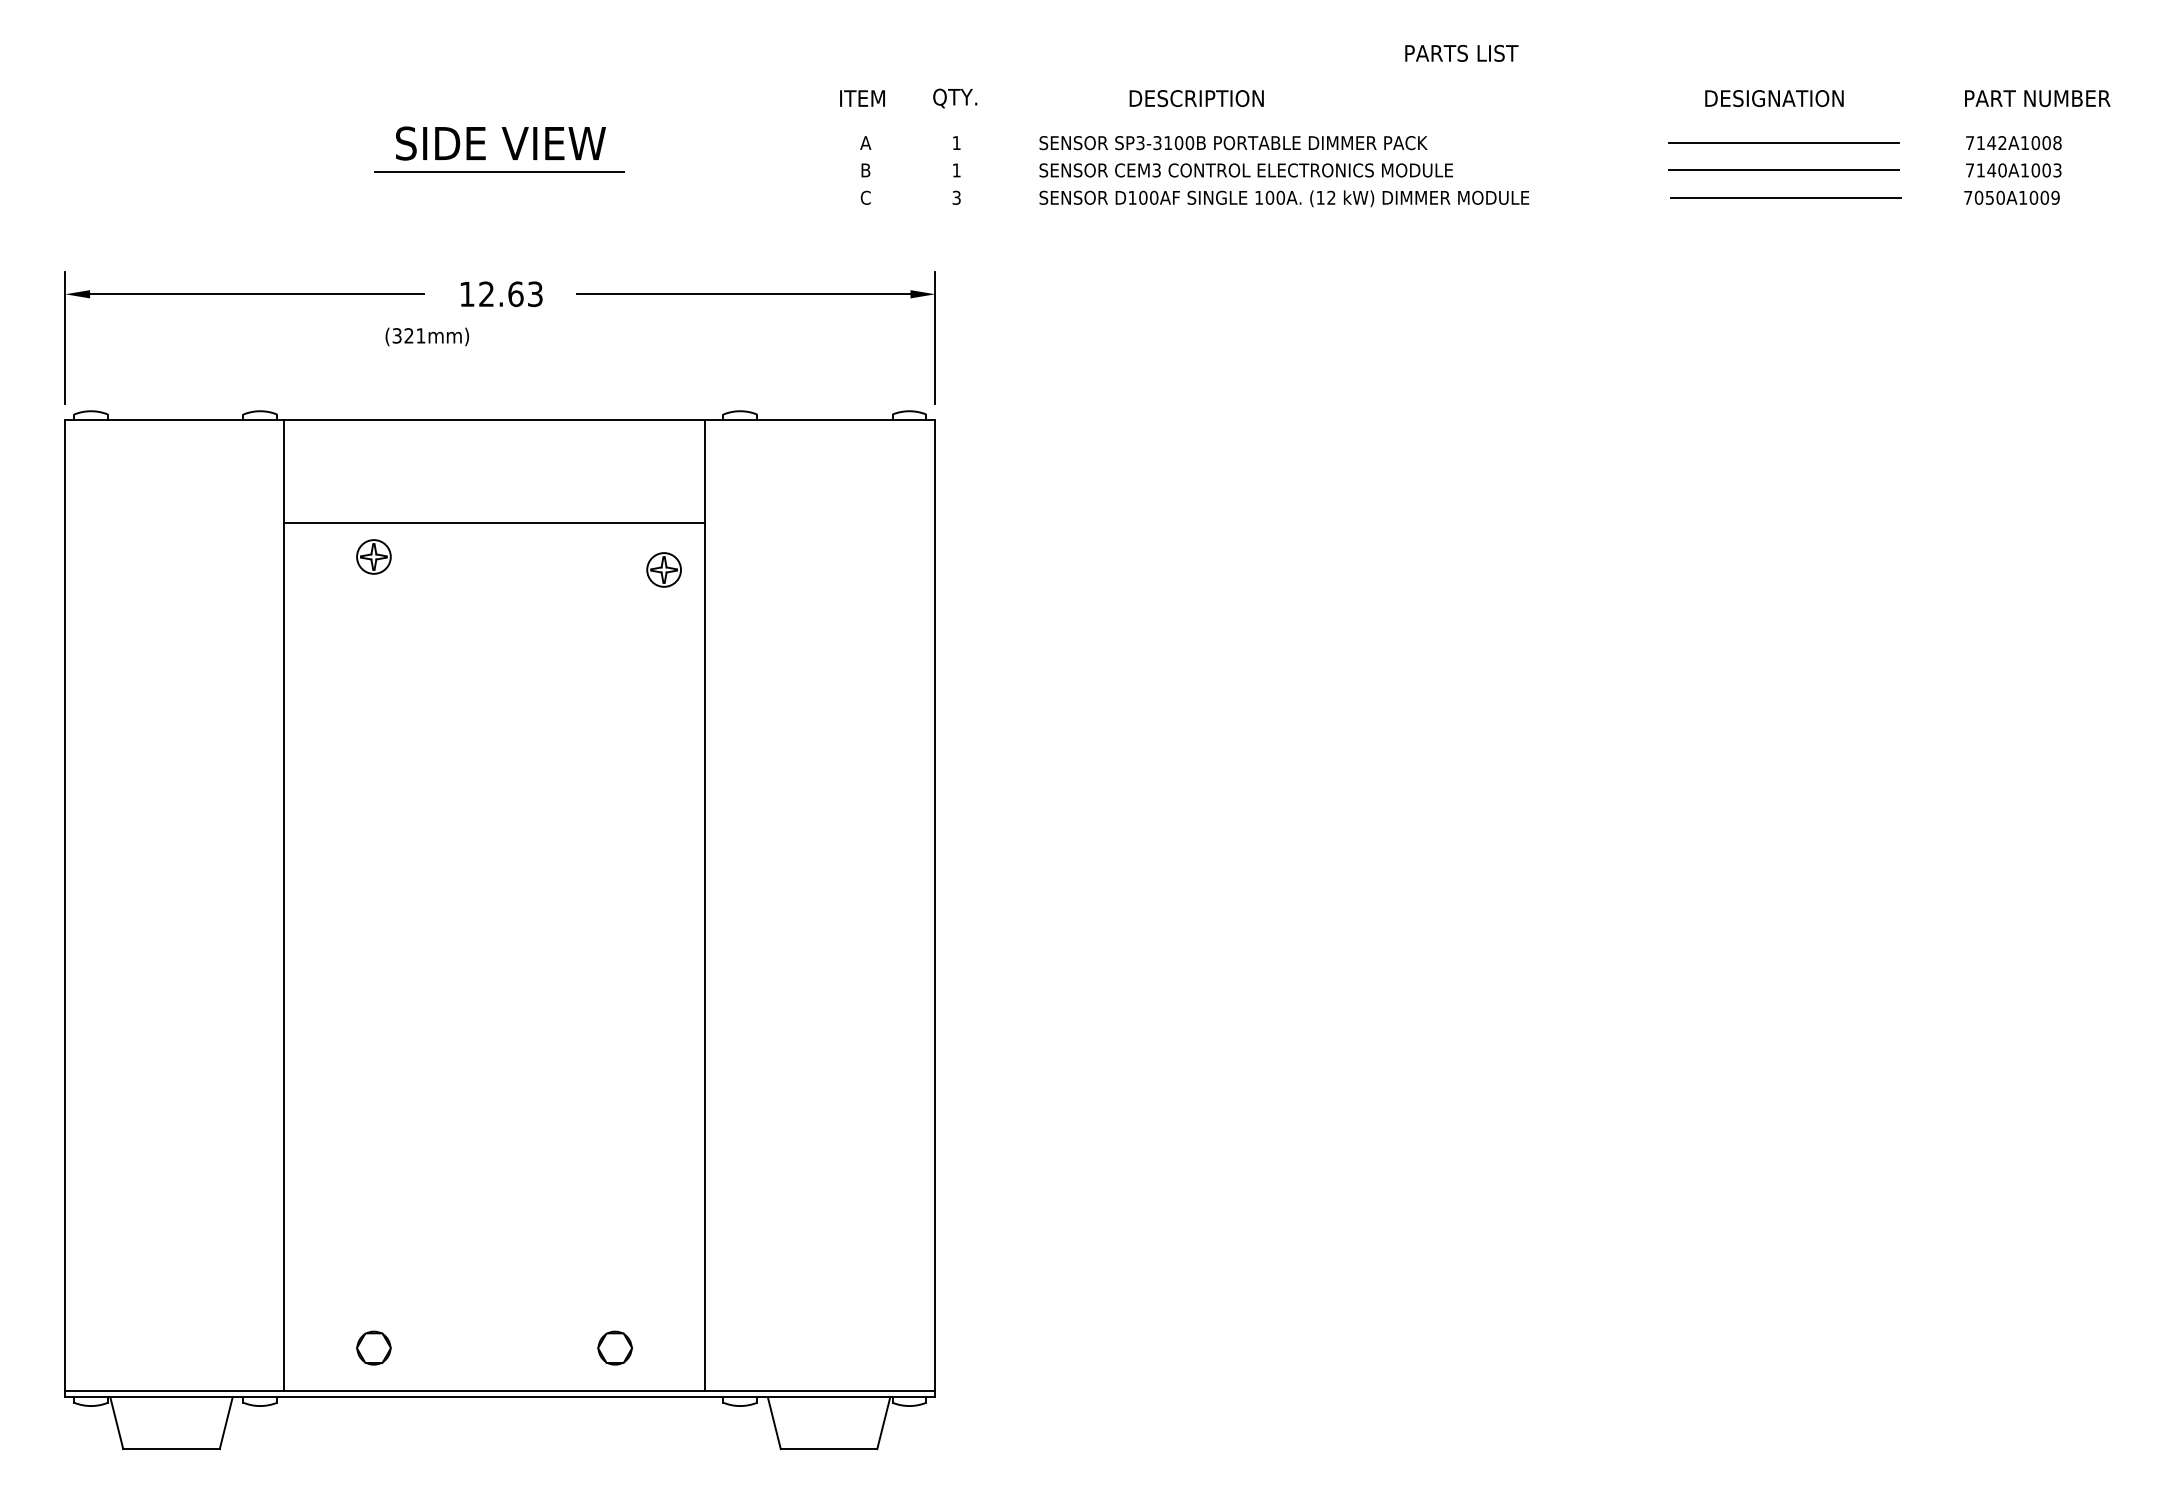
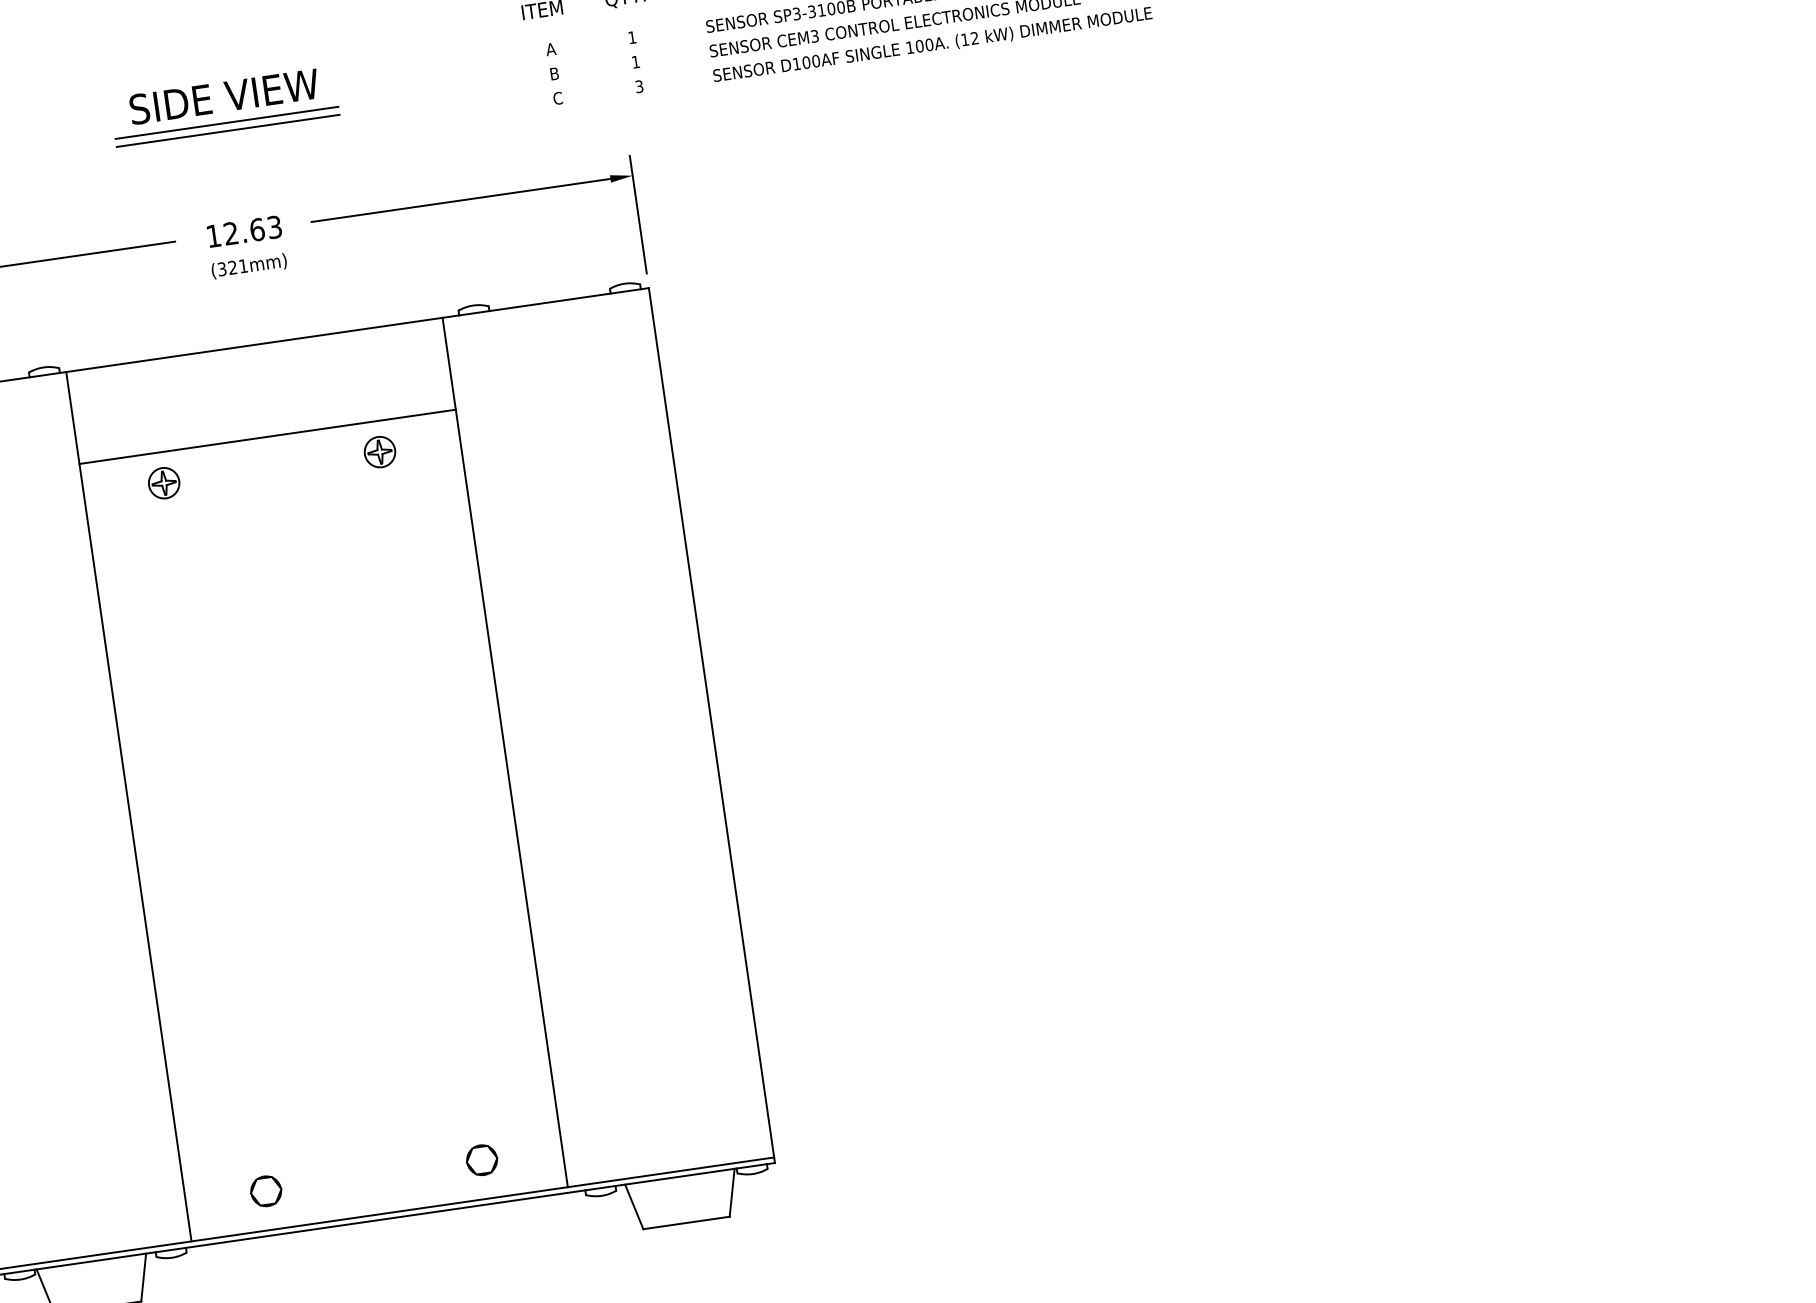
line: (499, 181) -> (228, 131), added
text: (426, 336) -> (248, 266), moved
part: (663, 569) -> (379, 451), moved

